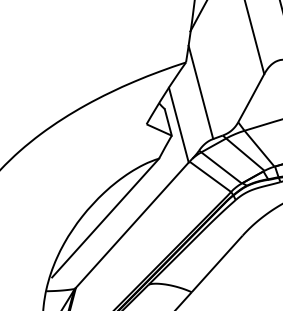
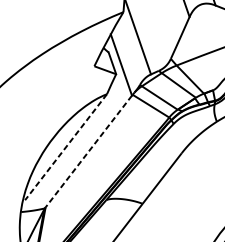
line: (105, 218) -> (65, 147), solid -> dashed
line: (131, 225) -> (88, 151), solid -> dashed

